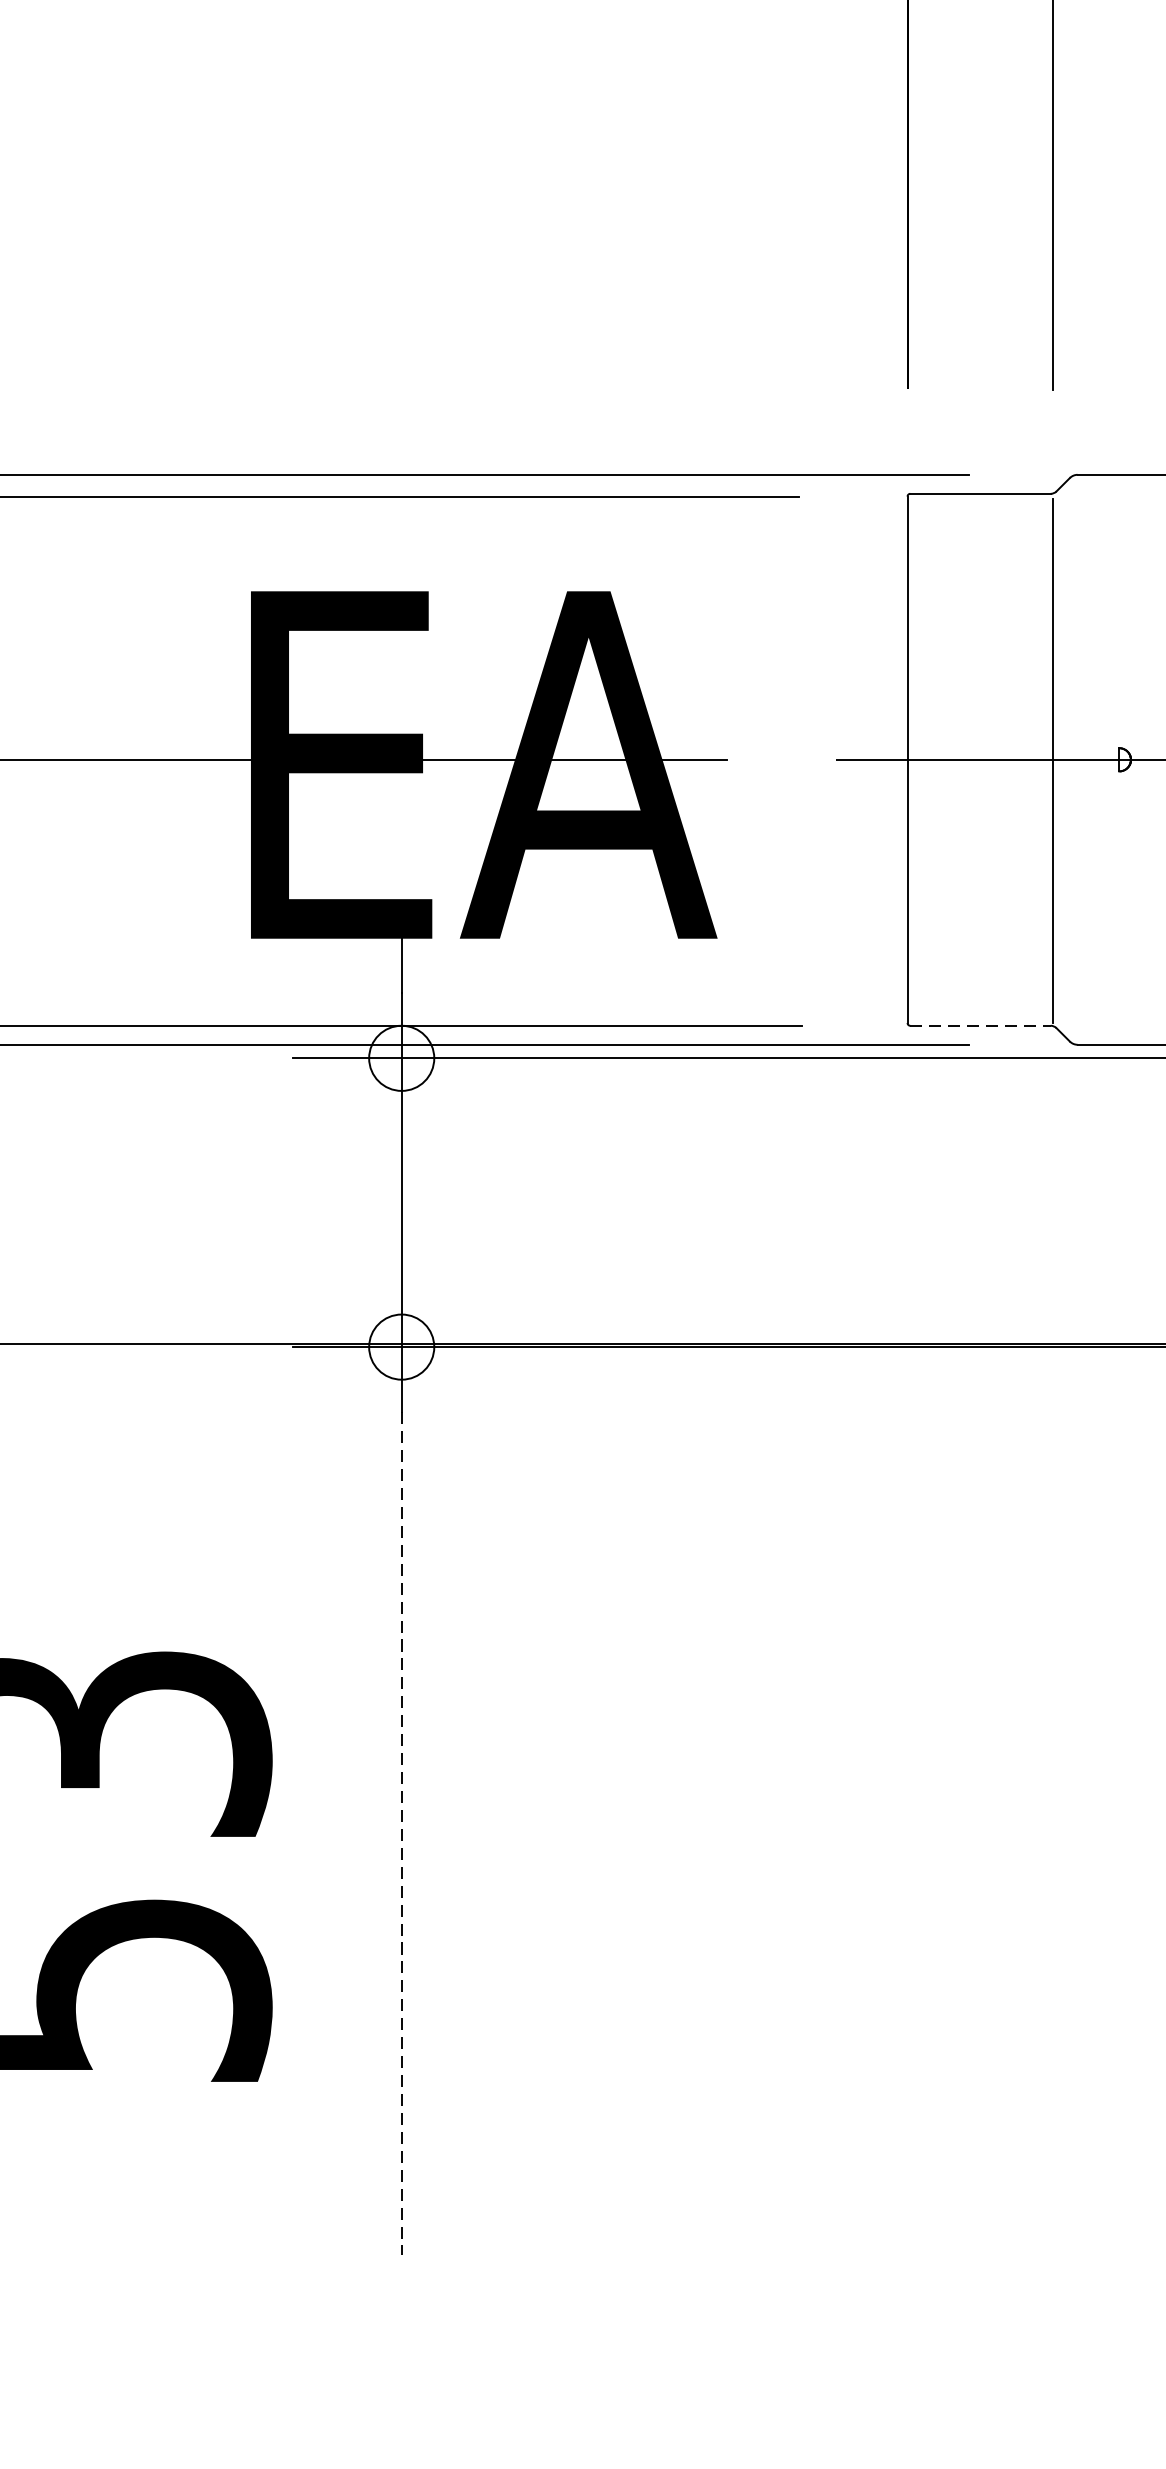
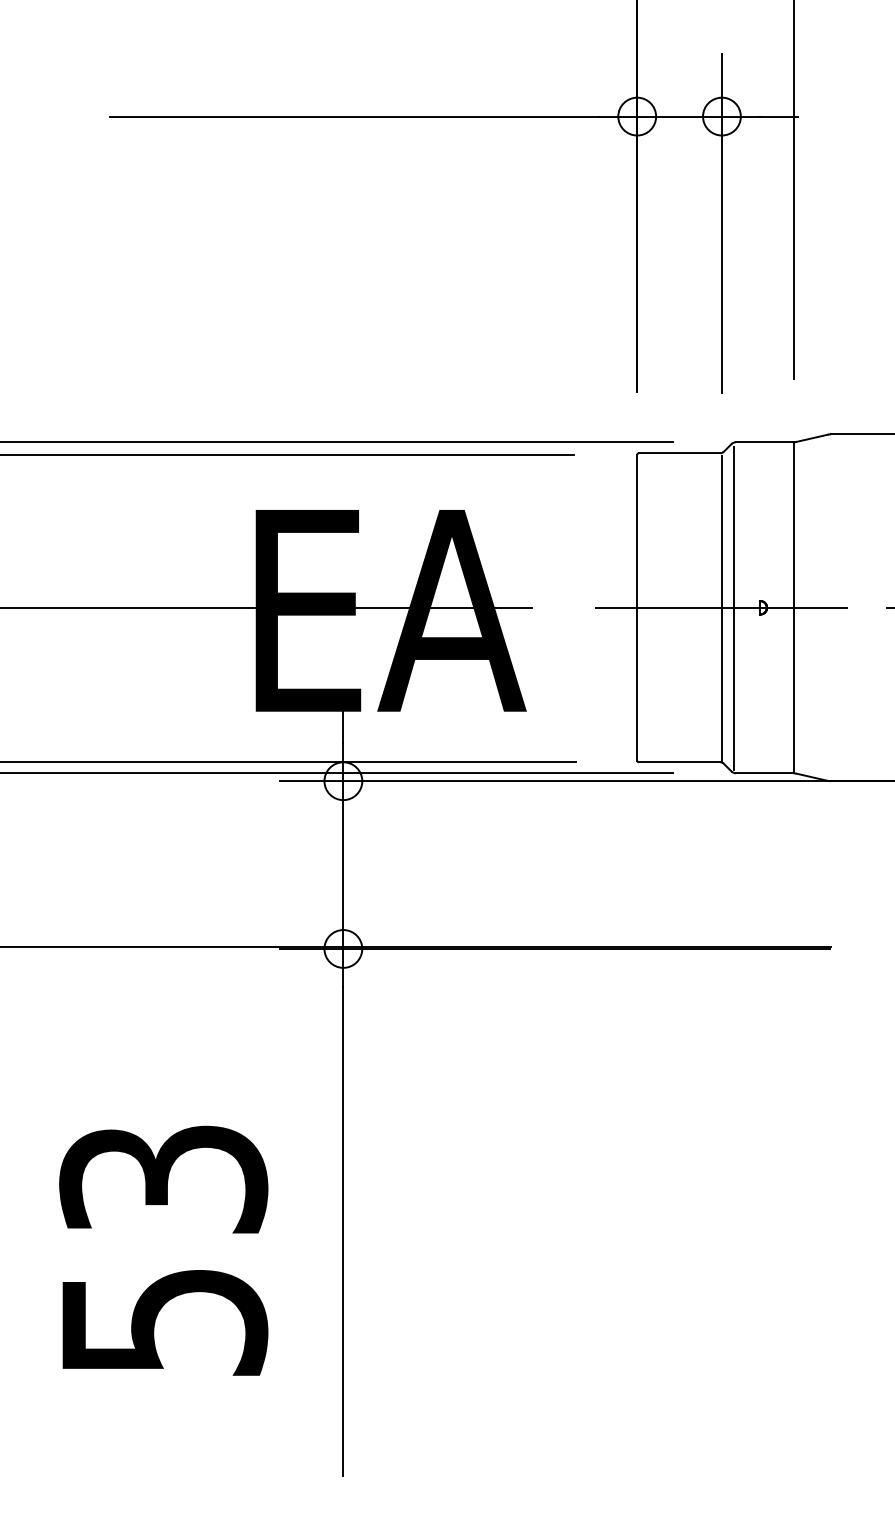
line: (1073, 761) -> (733, 608), added
line: (980, 1026) -> (679, 762), dashed -> solid
line: (401, 1833) -> (343, 1231), dashed -> solid

